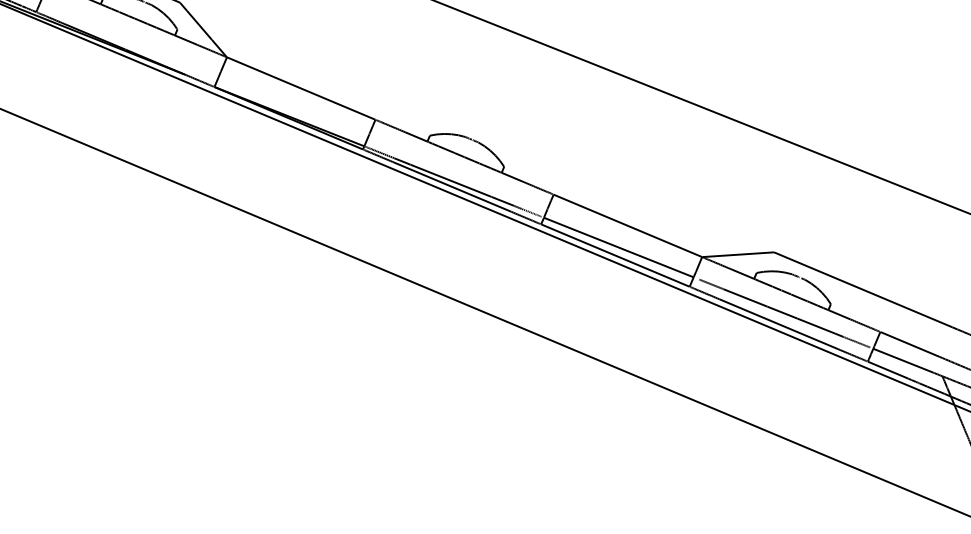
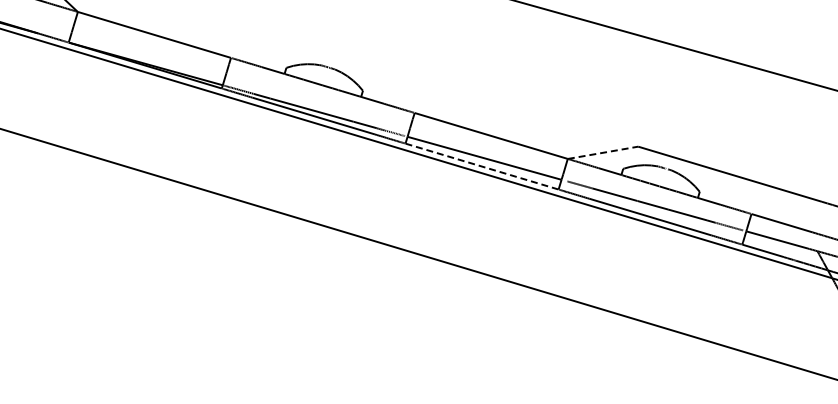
line: (738, 254) -> (603, 152), solid -> dashed
line: (615, 255) -> (482, 166), solid -> dashed

